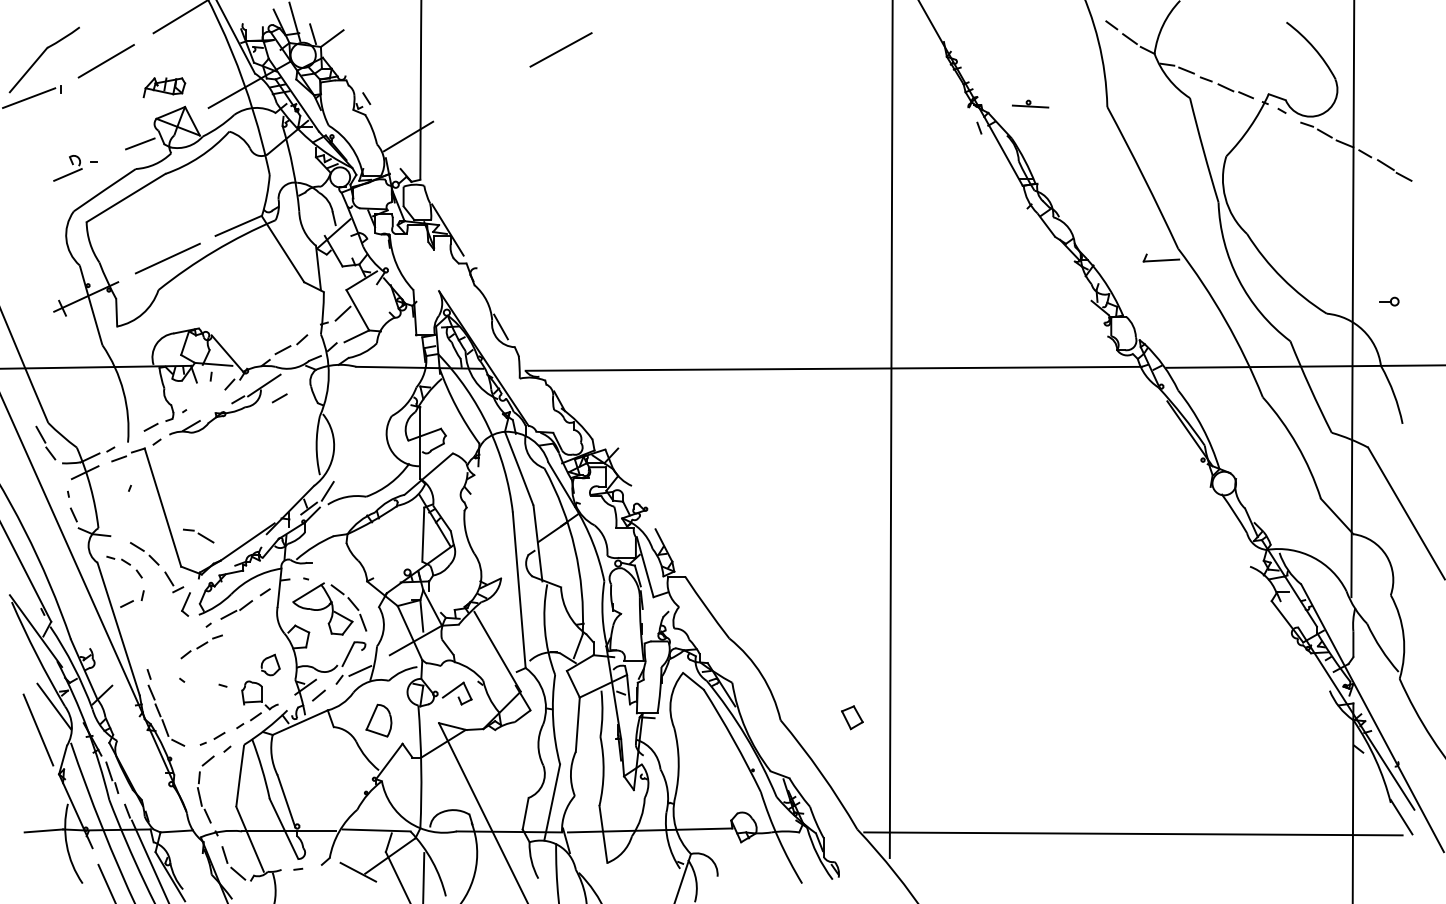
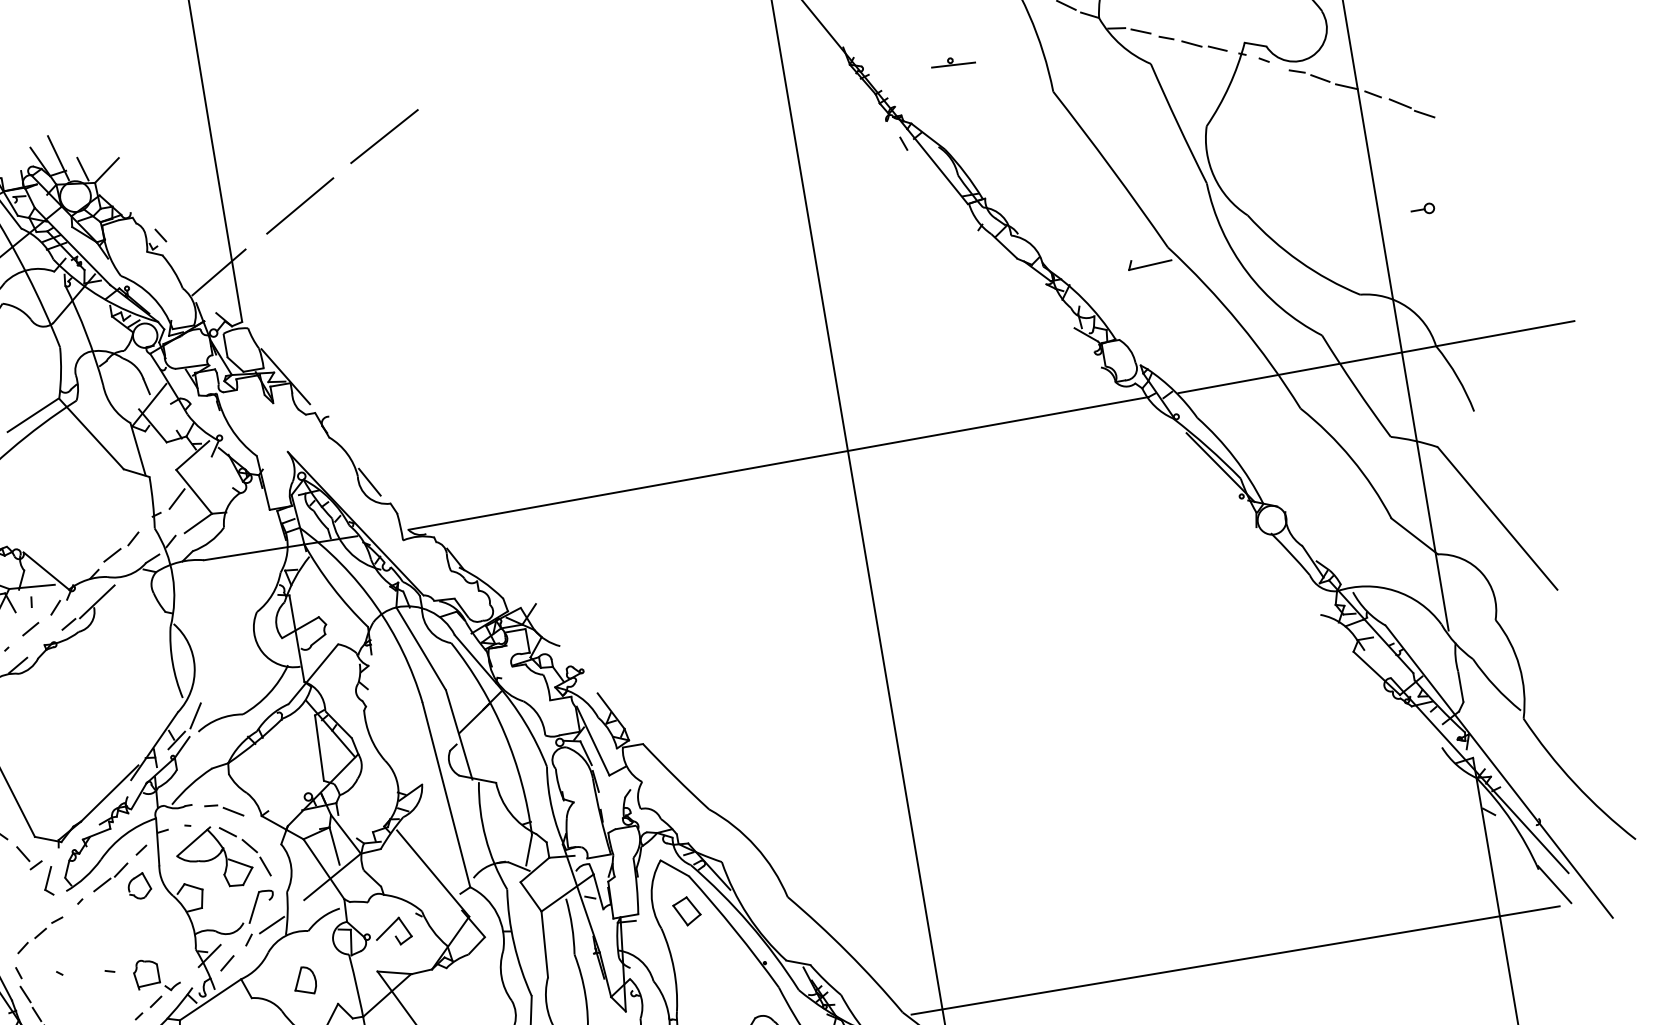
line: (482, 93) -> (299, 205), added
part: (1030, 103) -> (952, 61), moved
part: (1389, 301) -> (1423, 209), moved
line: (279, 398) -> (30, 629), moved
part: (198, 535) -> (223, 810), moved
part: (201, 646) -> (39, 934), moved
part: (270, 664) -> (139, 885), moved
part: (852, 717) -> (687, 911), moved
part: (378, 720) -> (304, 980), size x0.71

